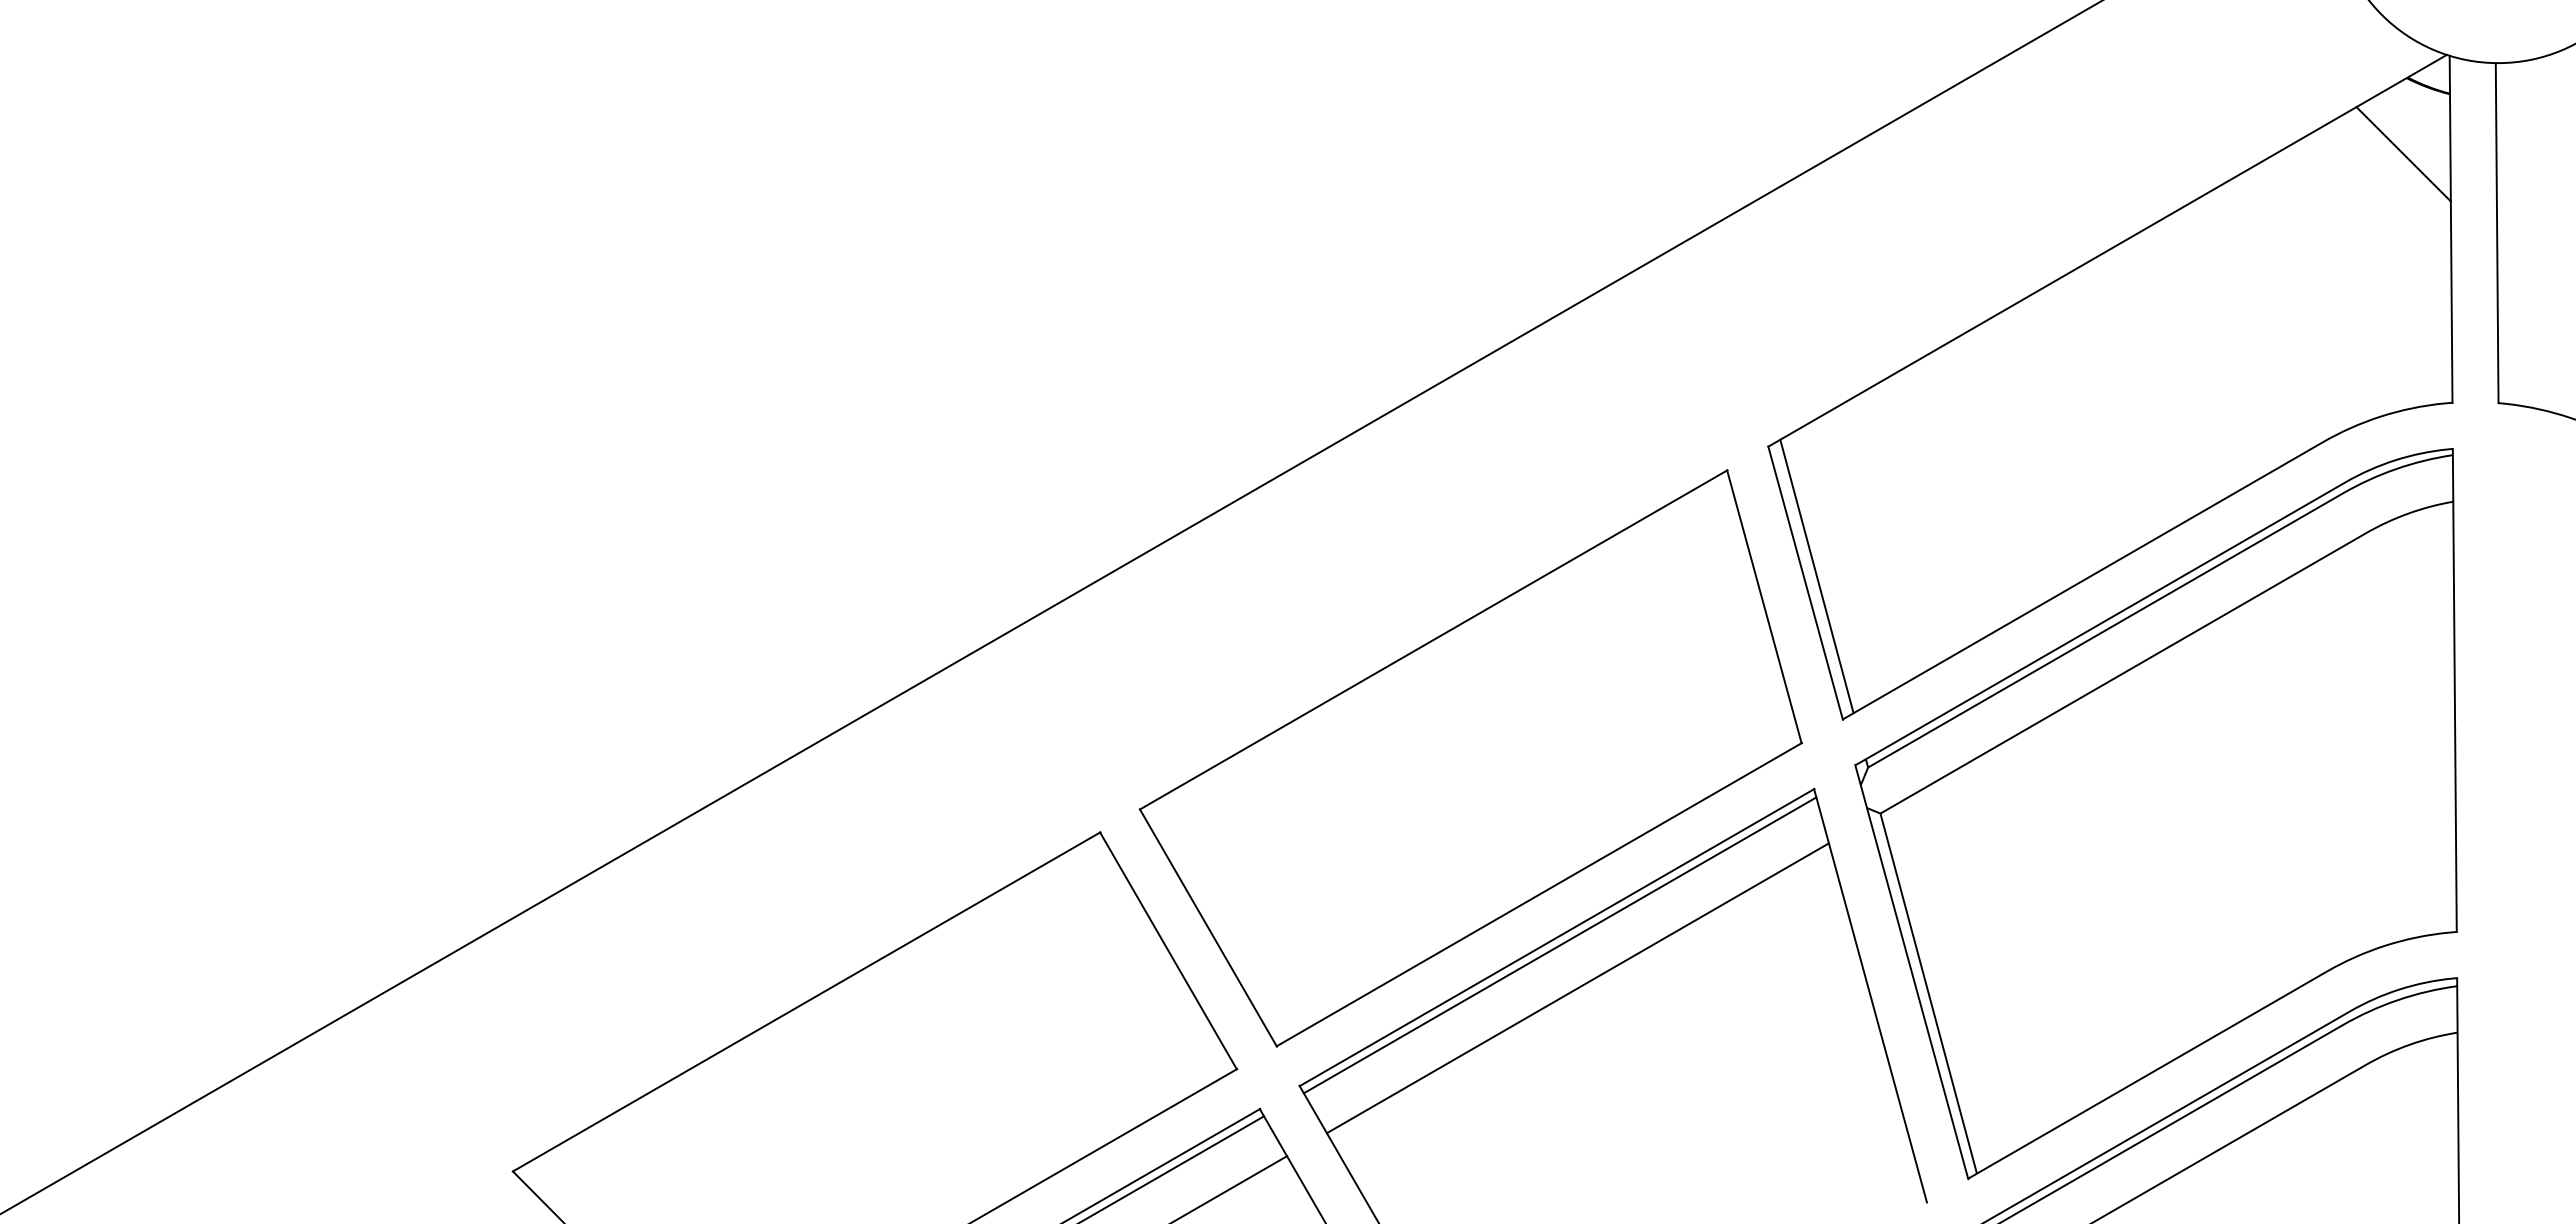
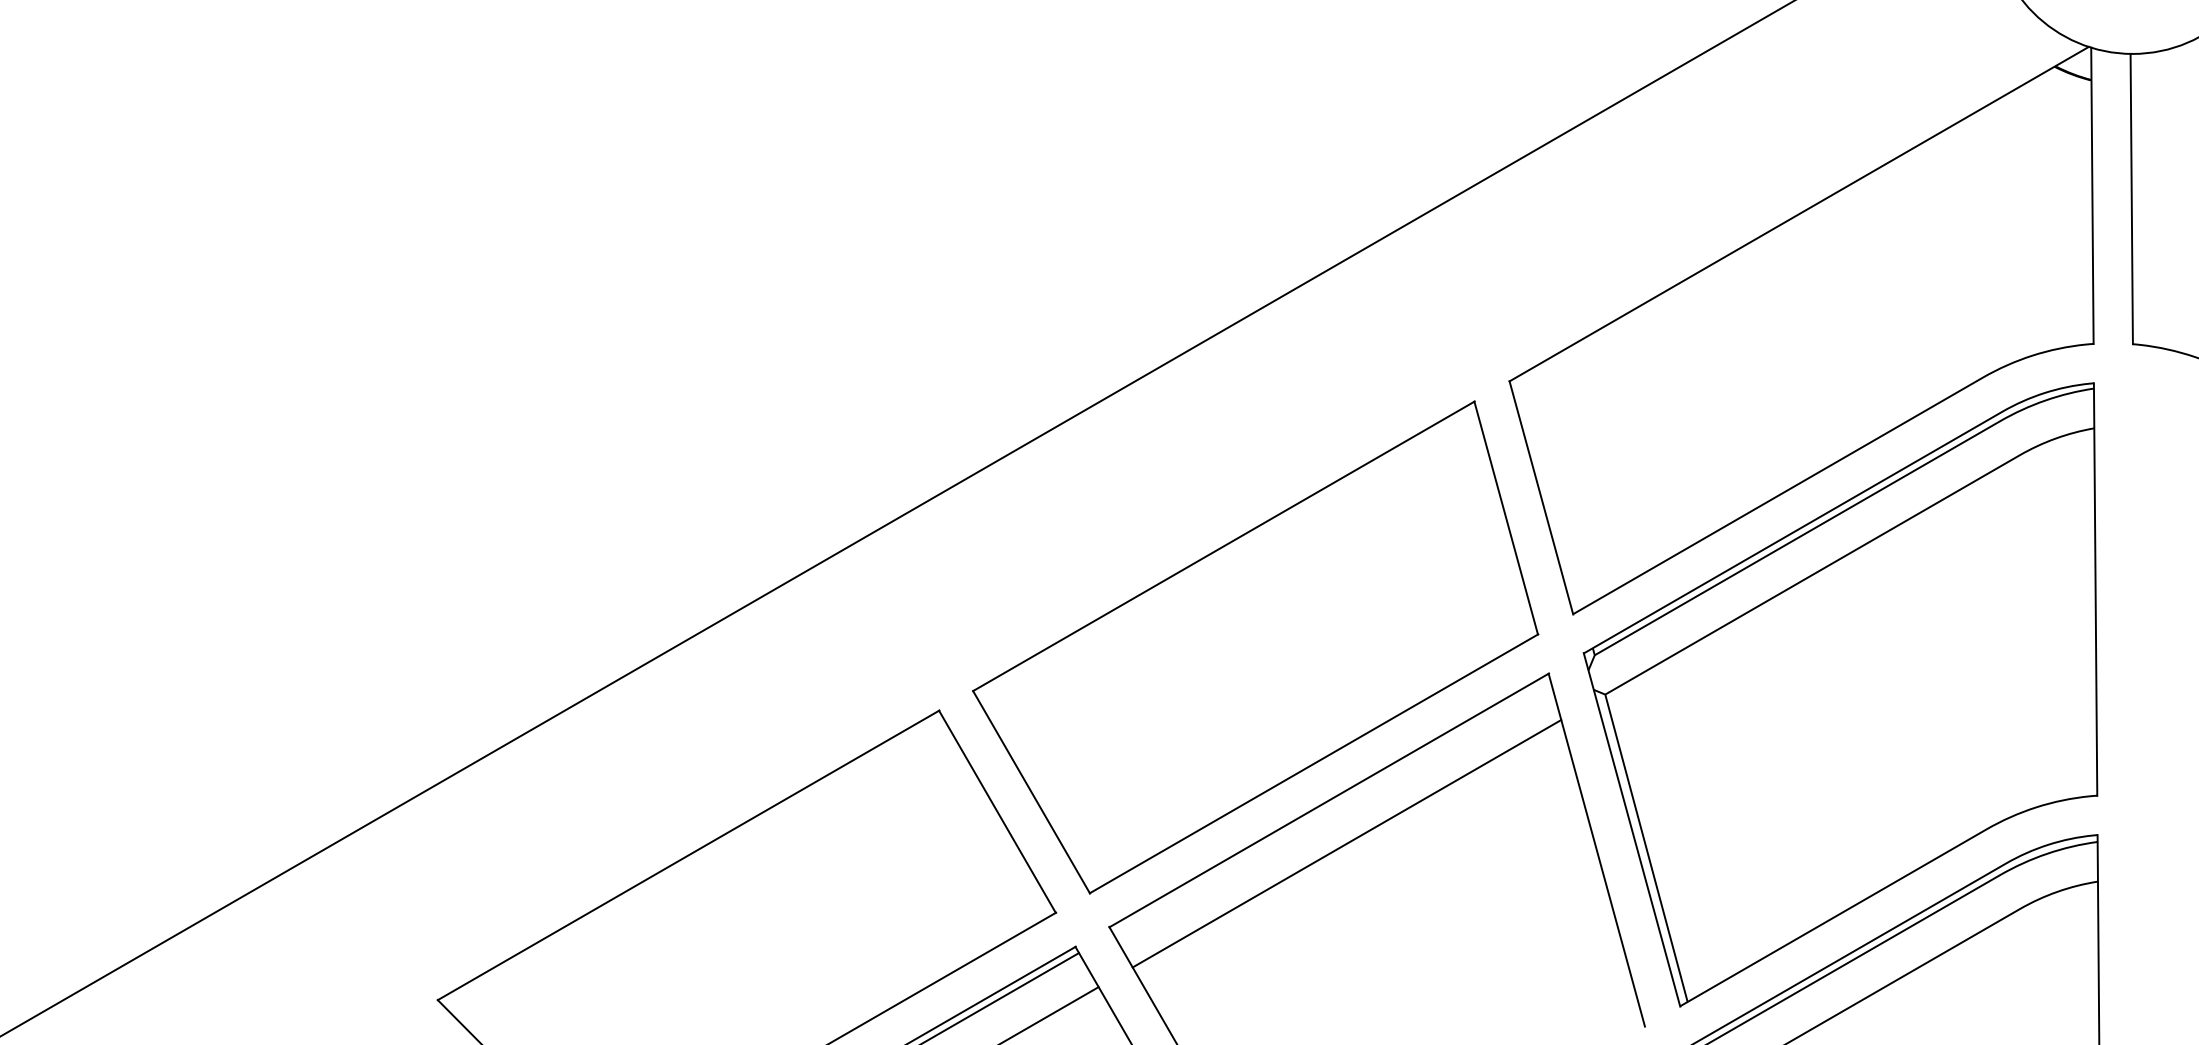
line: (2403, 154) -> (2051, 131), removed
line: (1816, 576) -> (1550, 492), removed
line: (1559, 945) -> (1331, 807), removed

